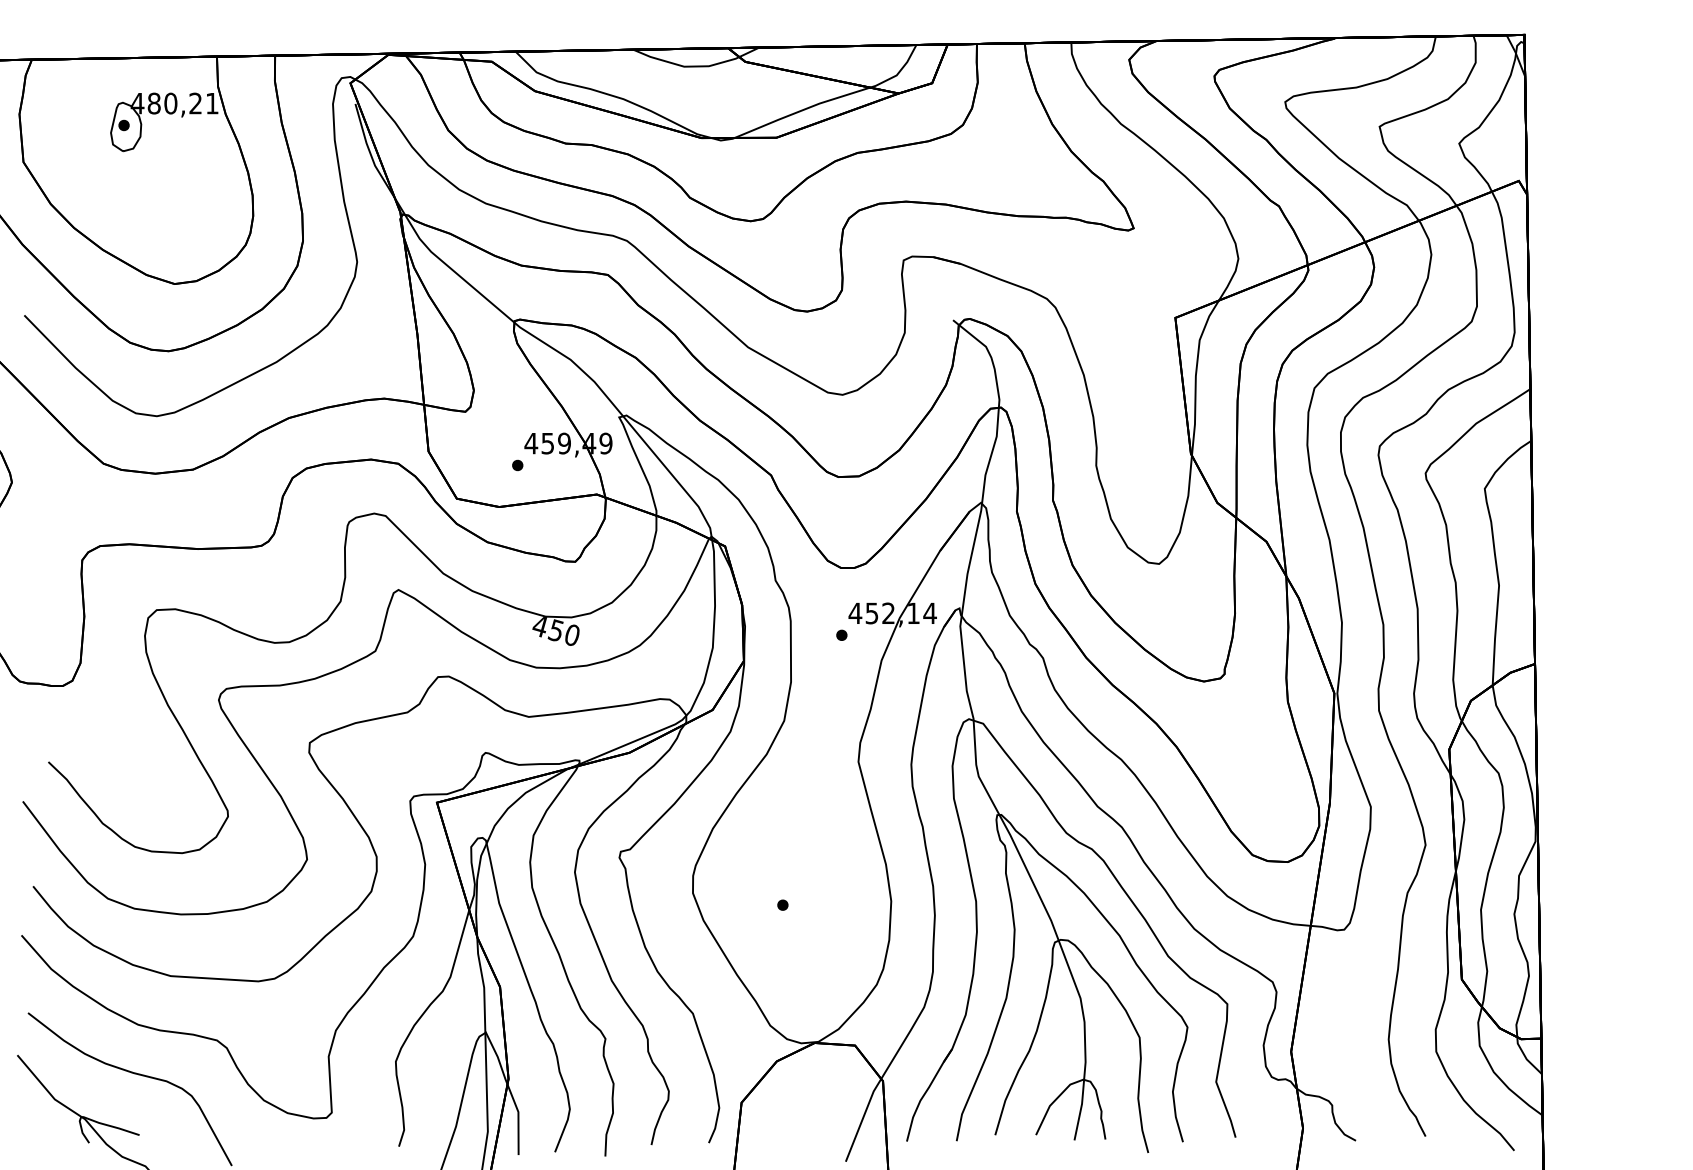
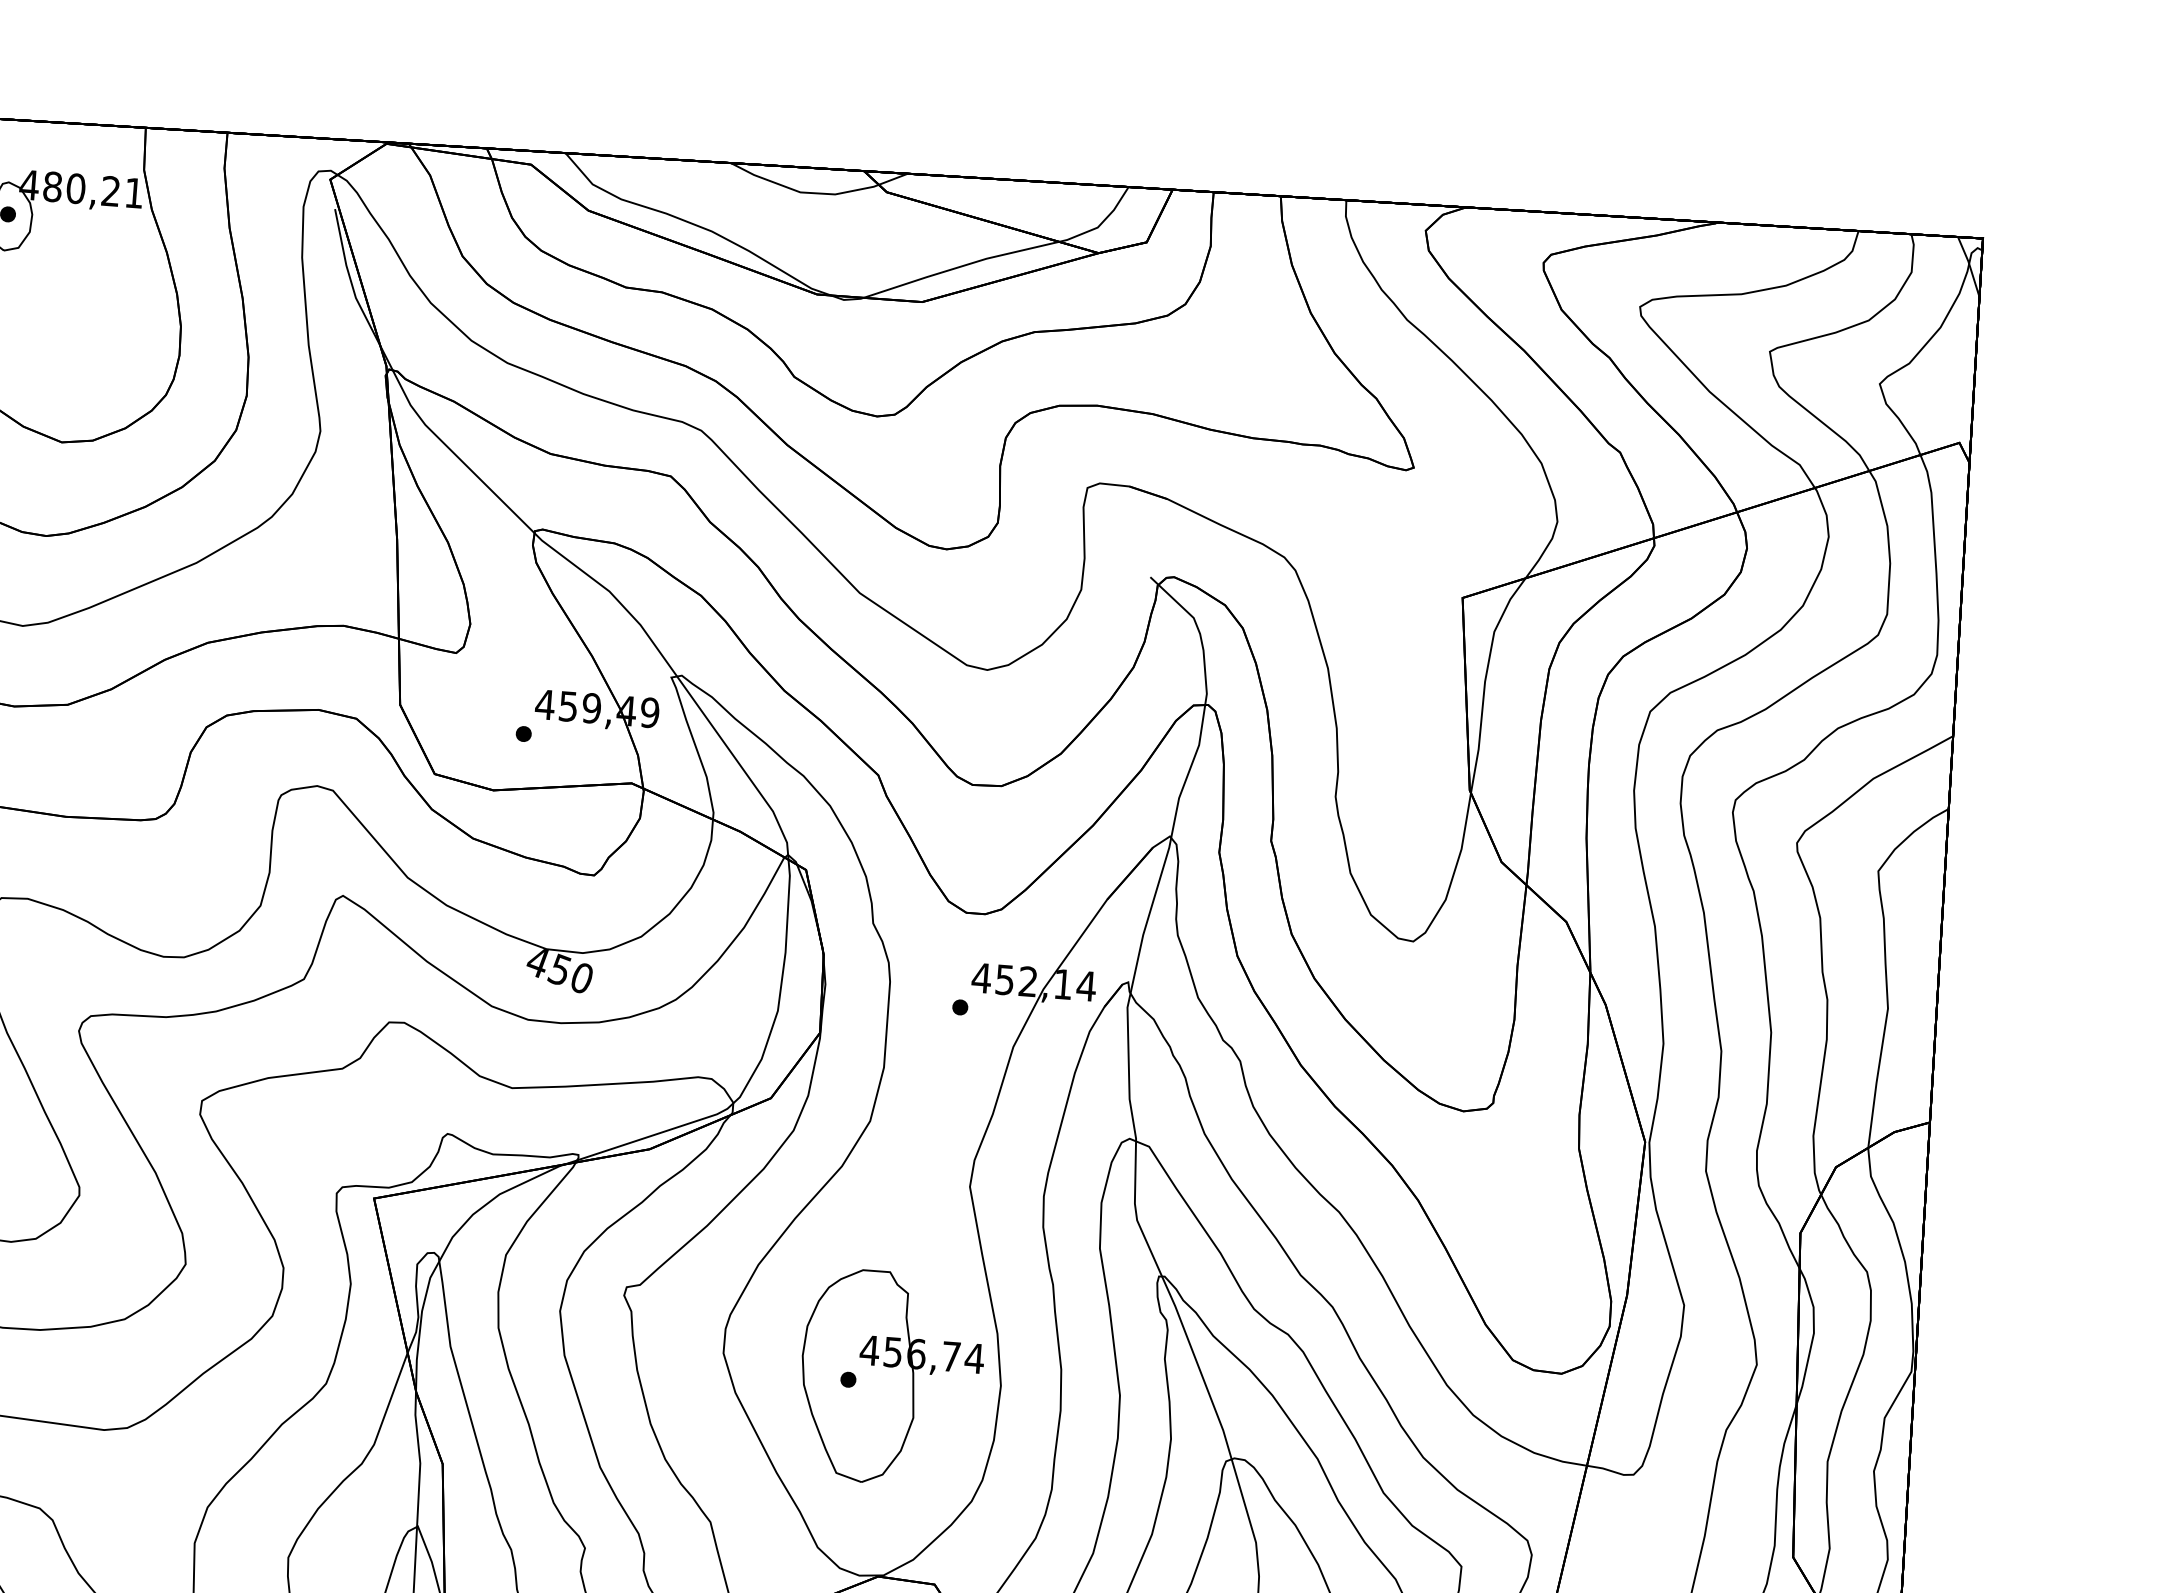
part: (812, 901) -> (890, 1377), added

